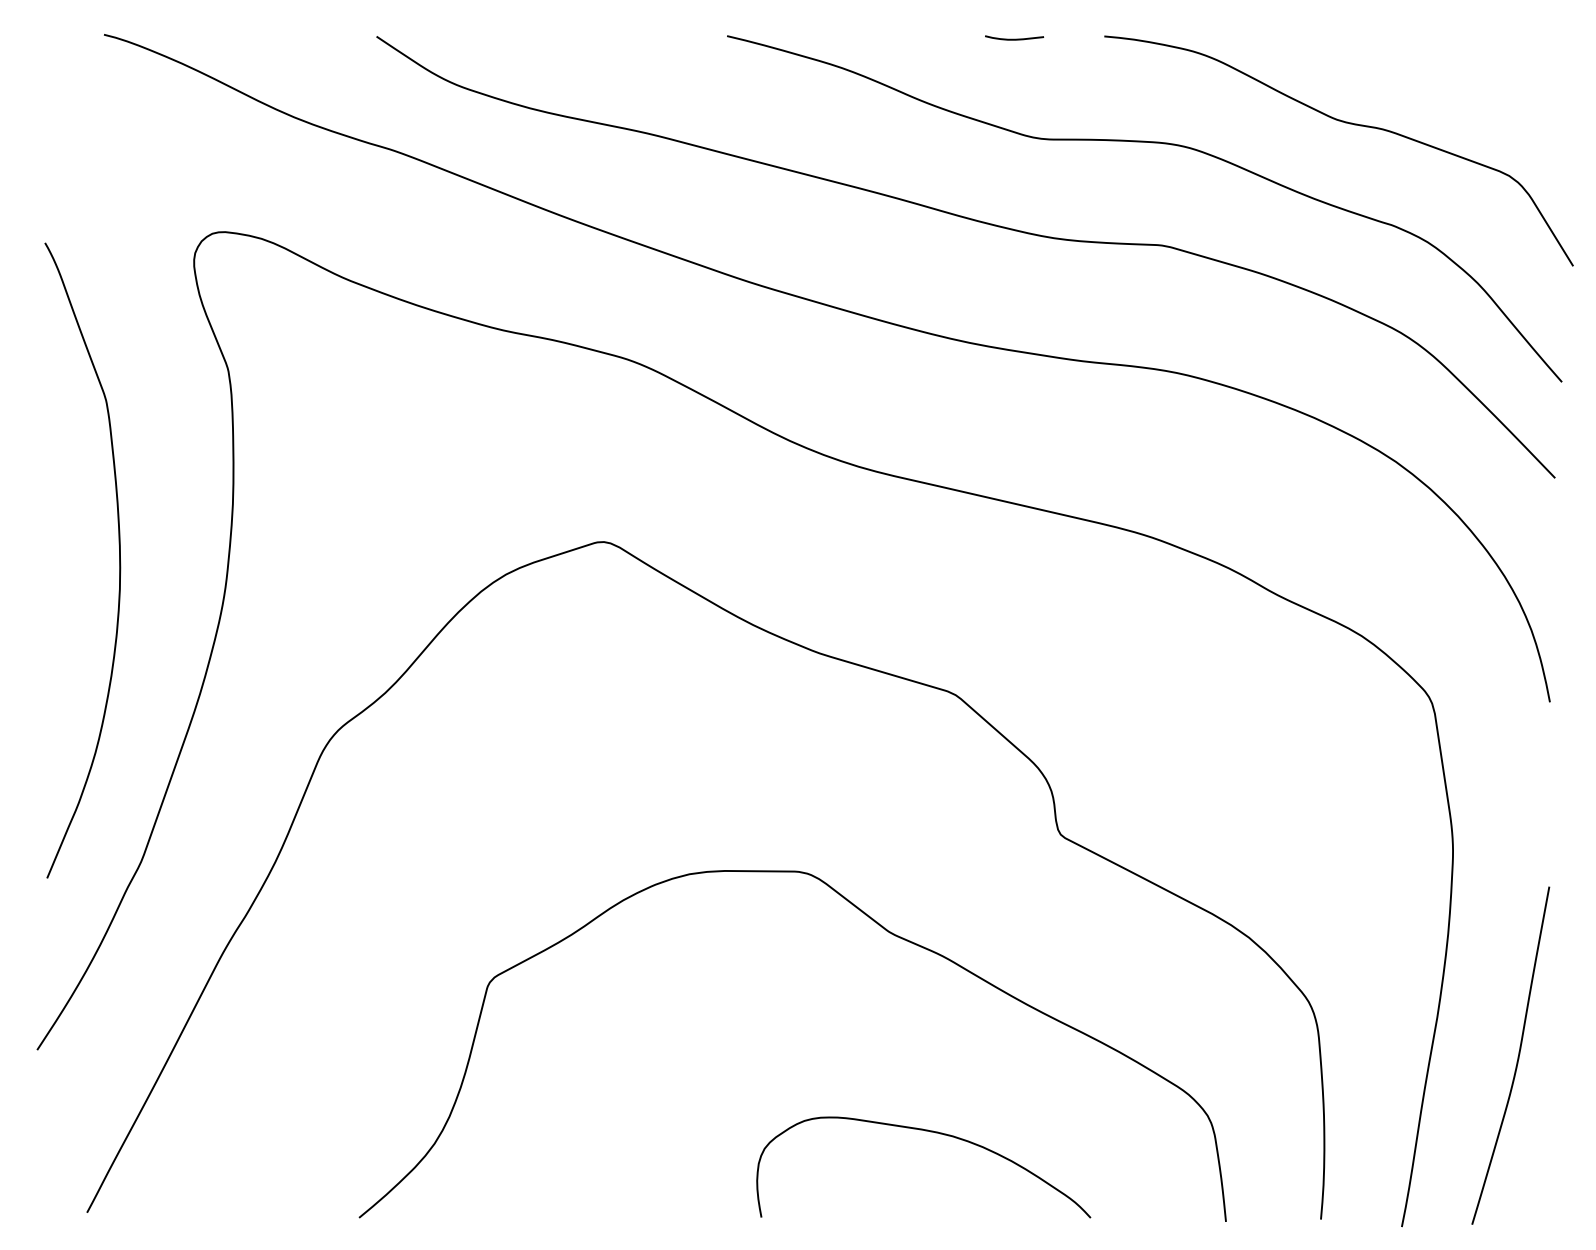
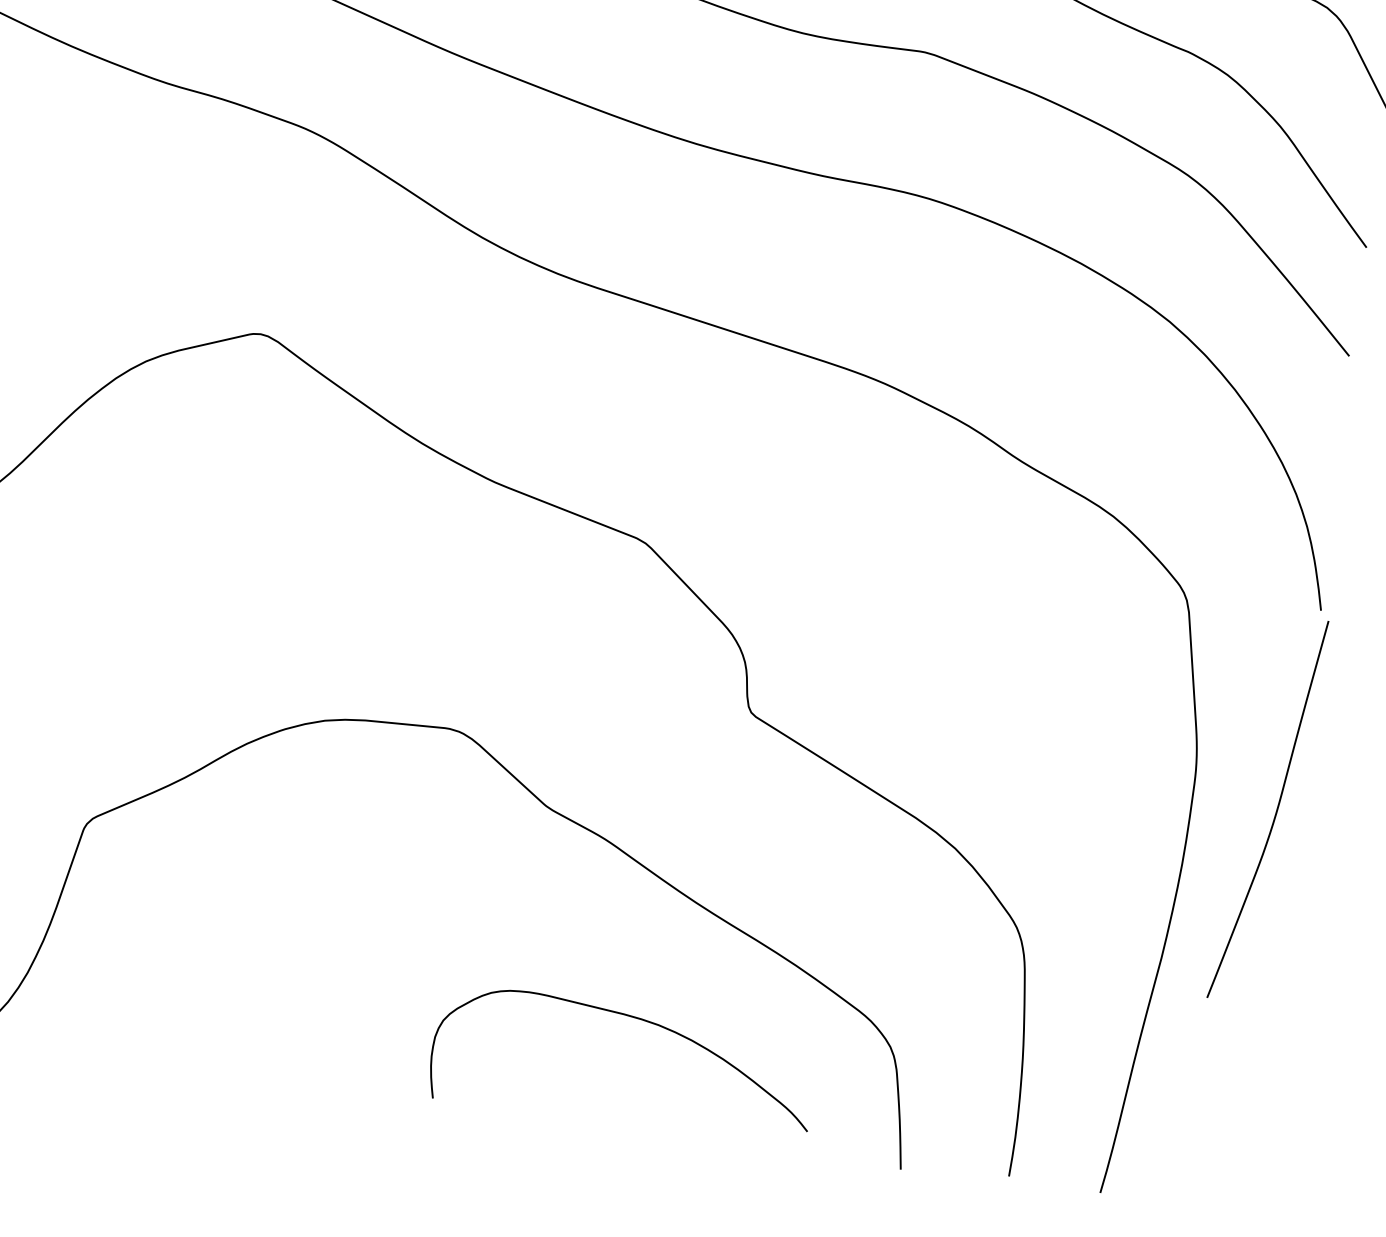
curve: (1517, 1056) -> (1275, 811), moved
curve: (930, 1132) -> (633, 1018), moved

